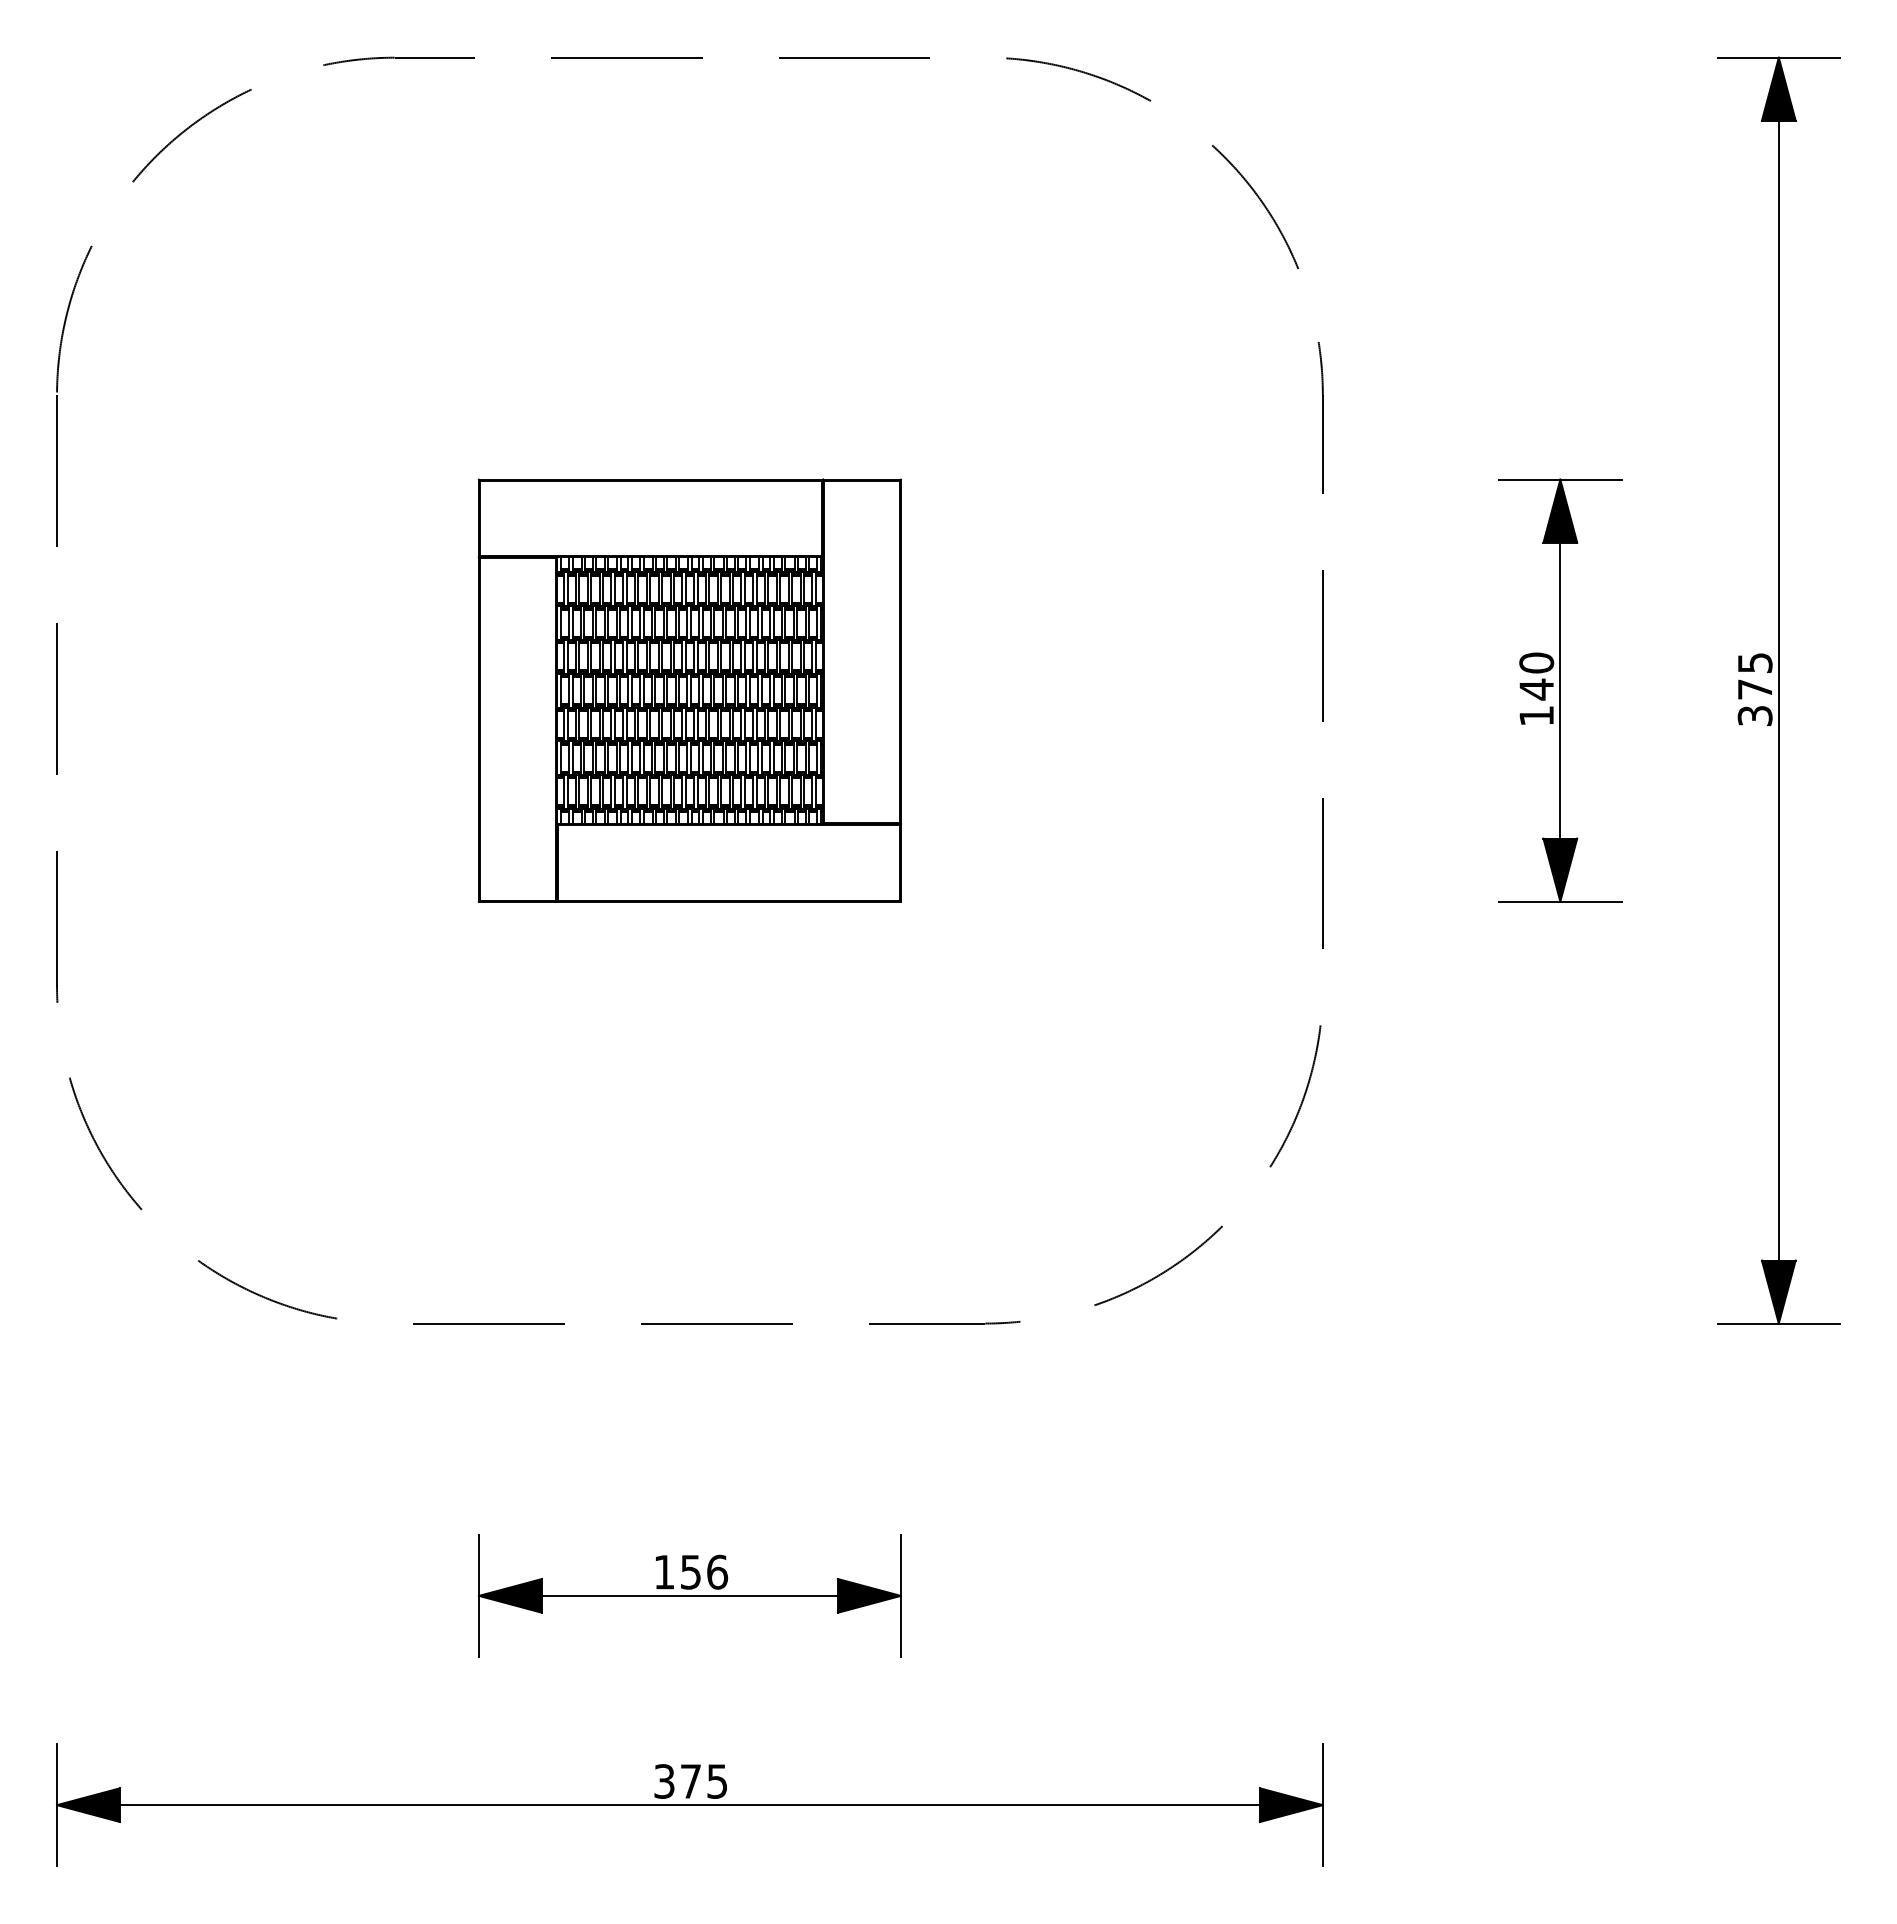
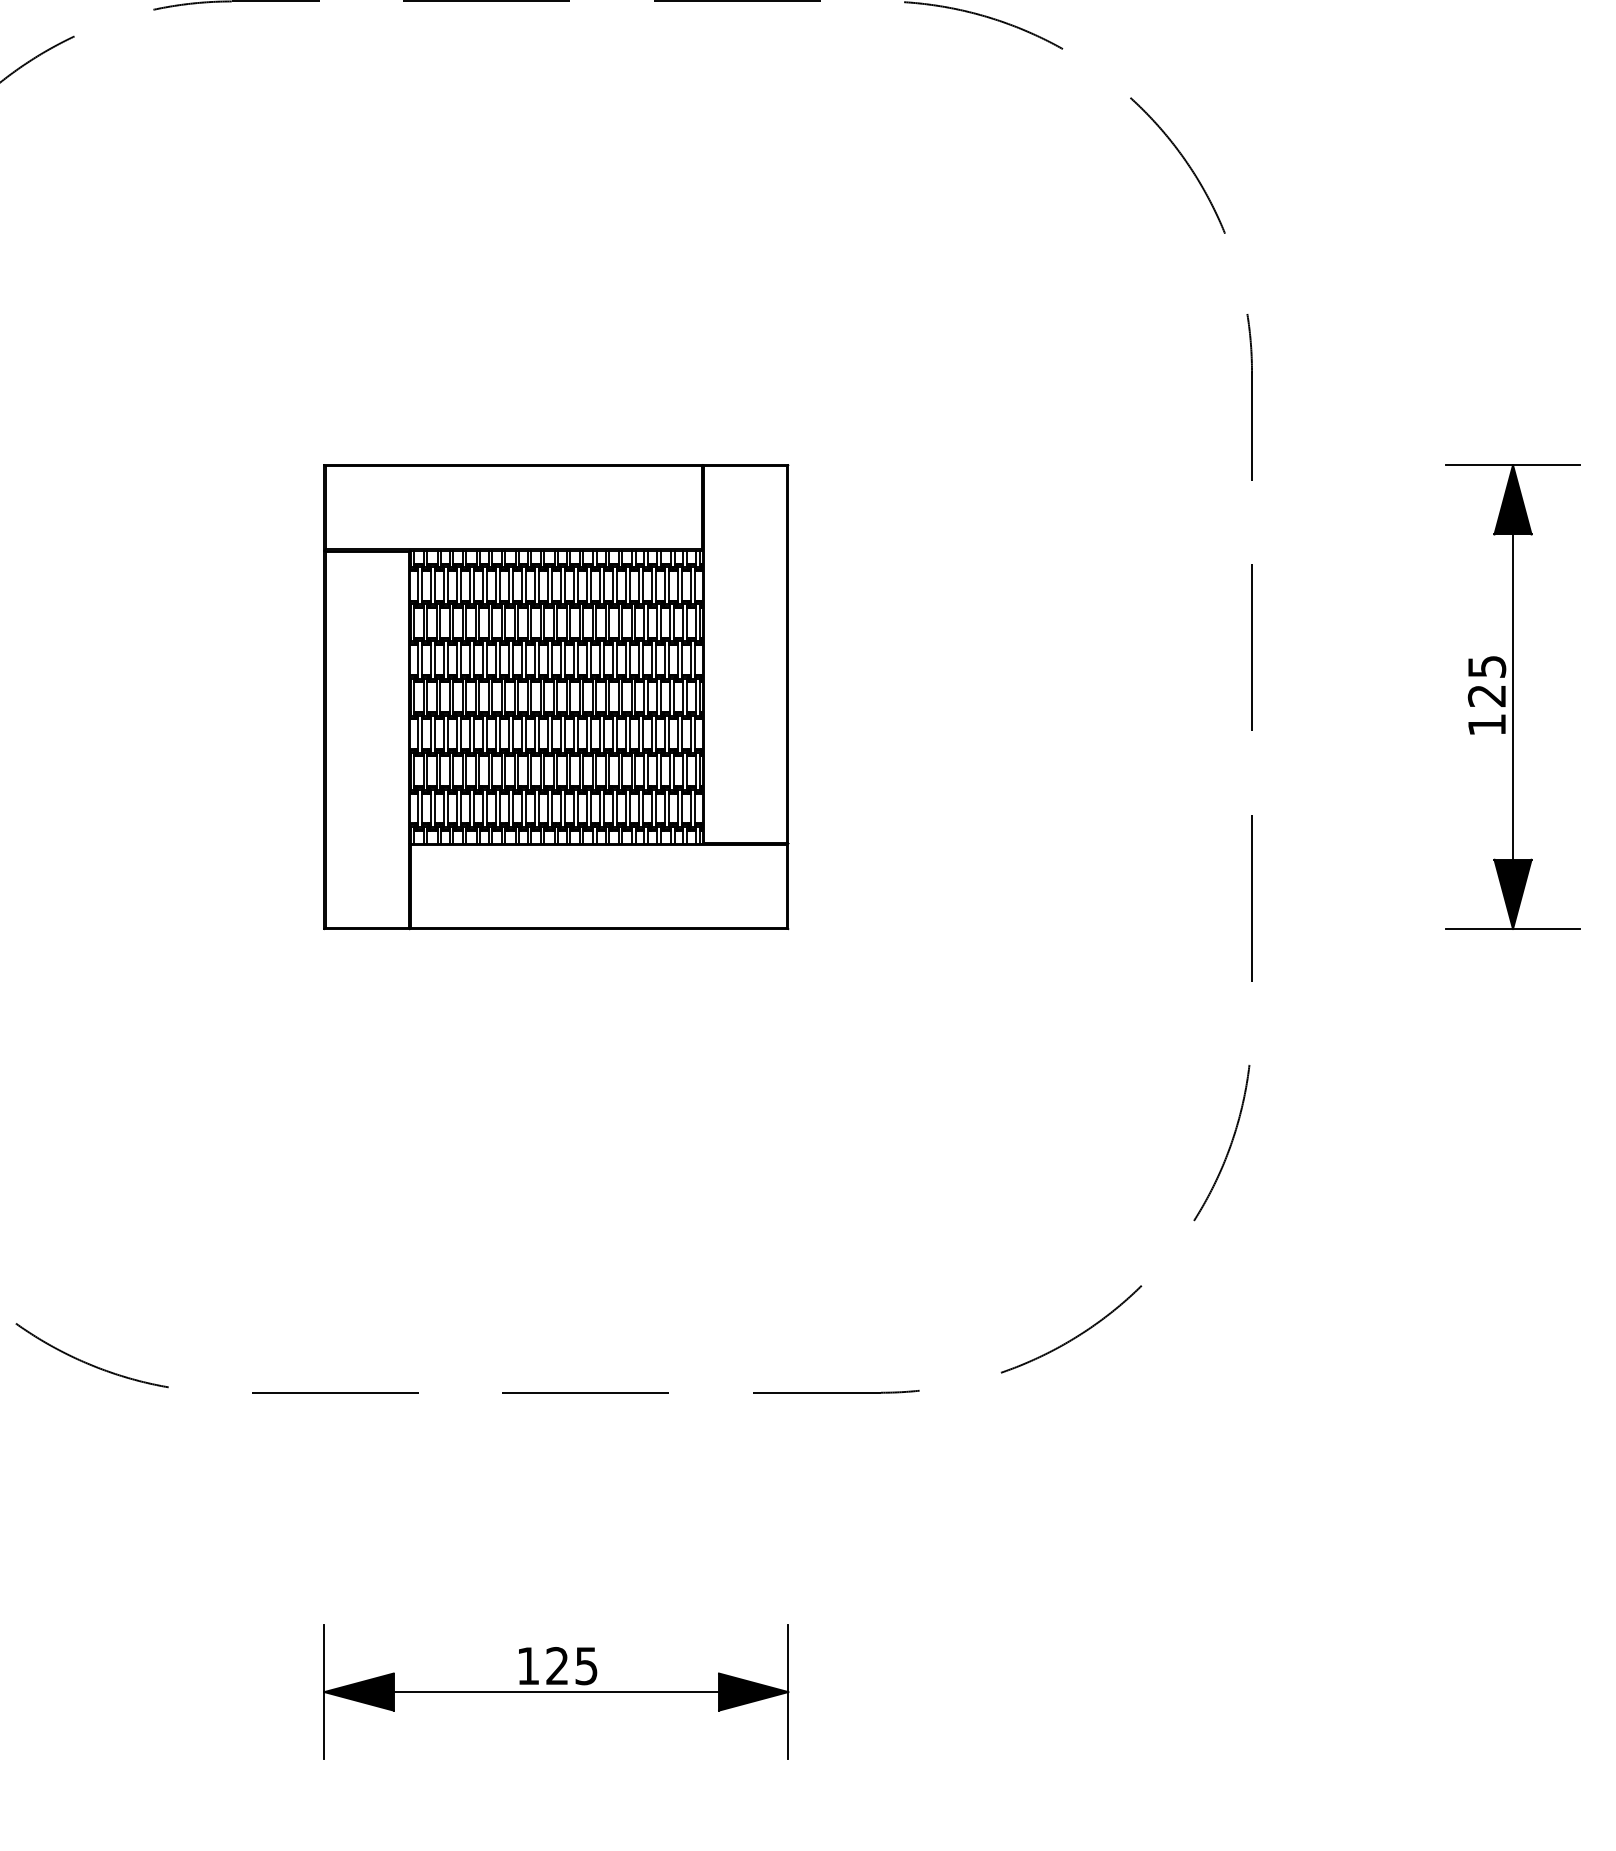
text: (1536, 676) -> (1486, 681), 140 -> 125
text: (704, 1571) -> (572, 1665), 156 -> 125

